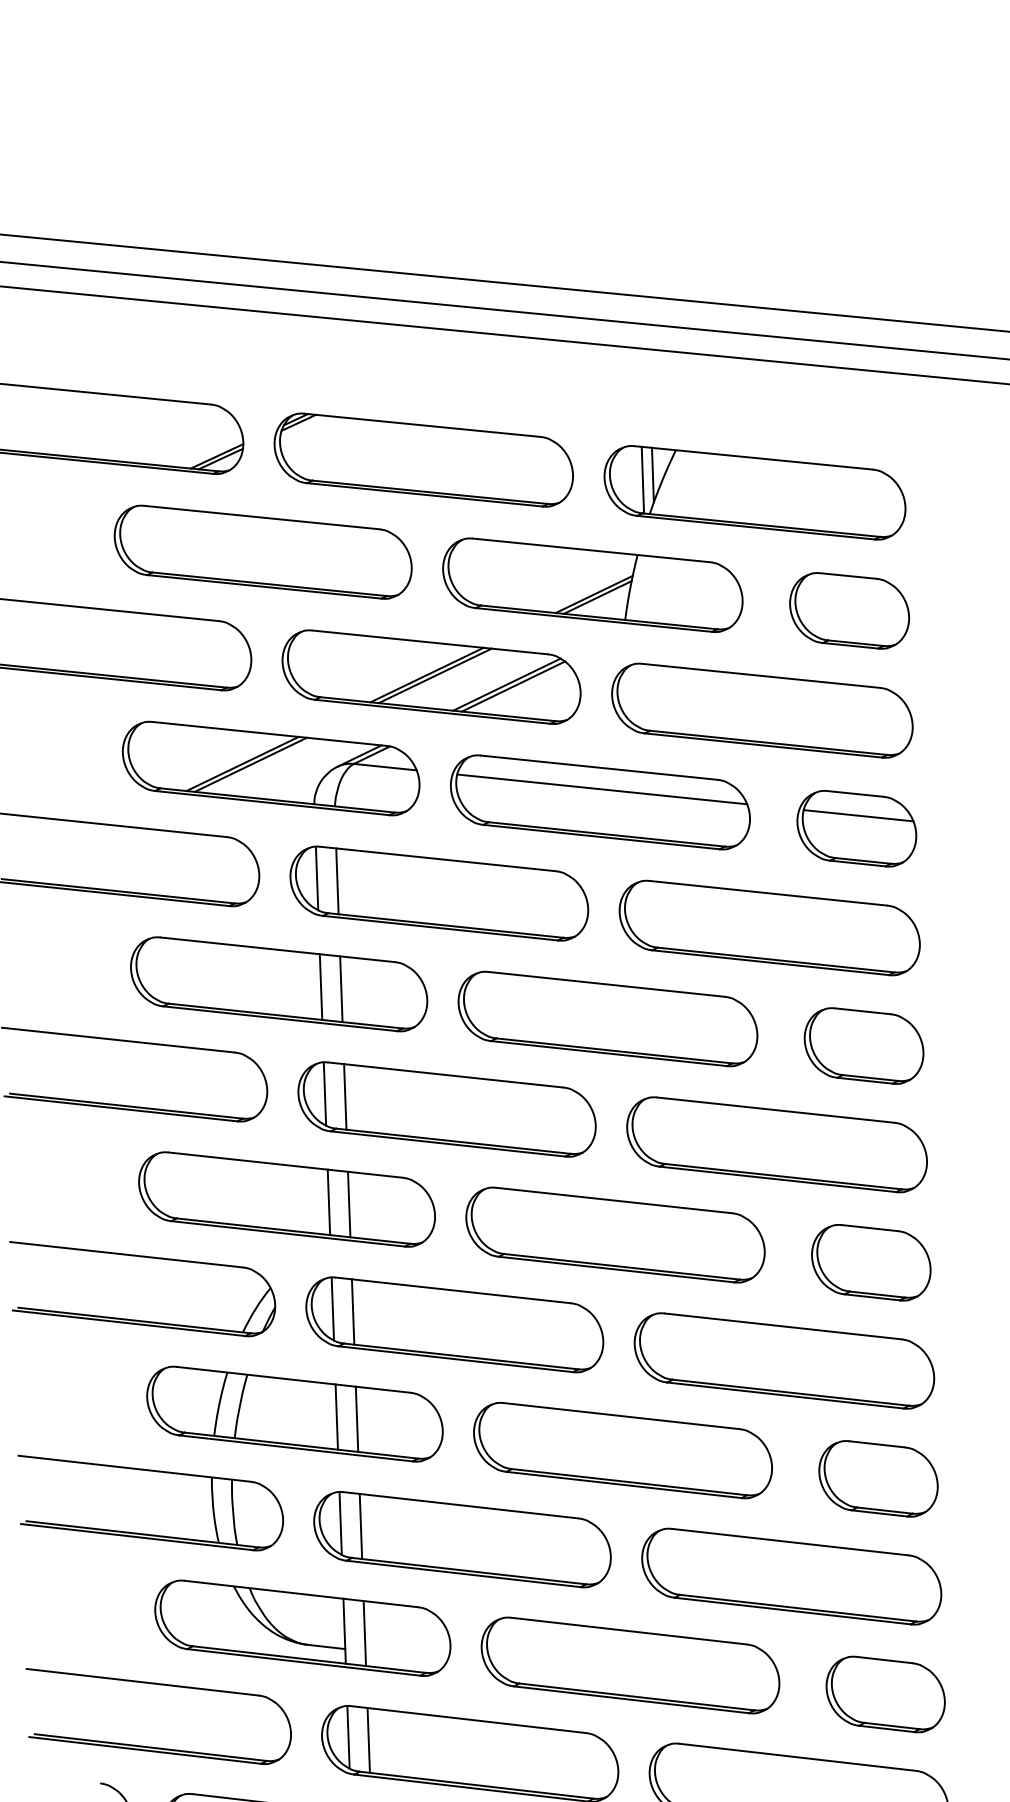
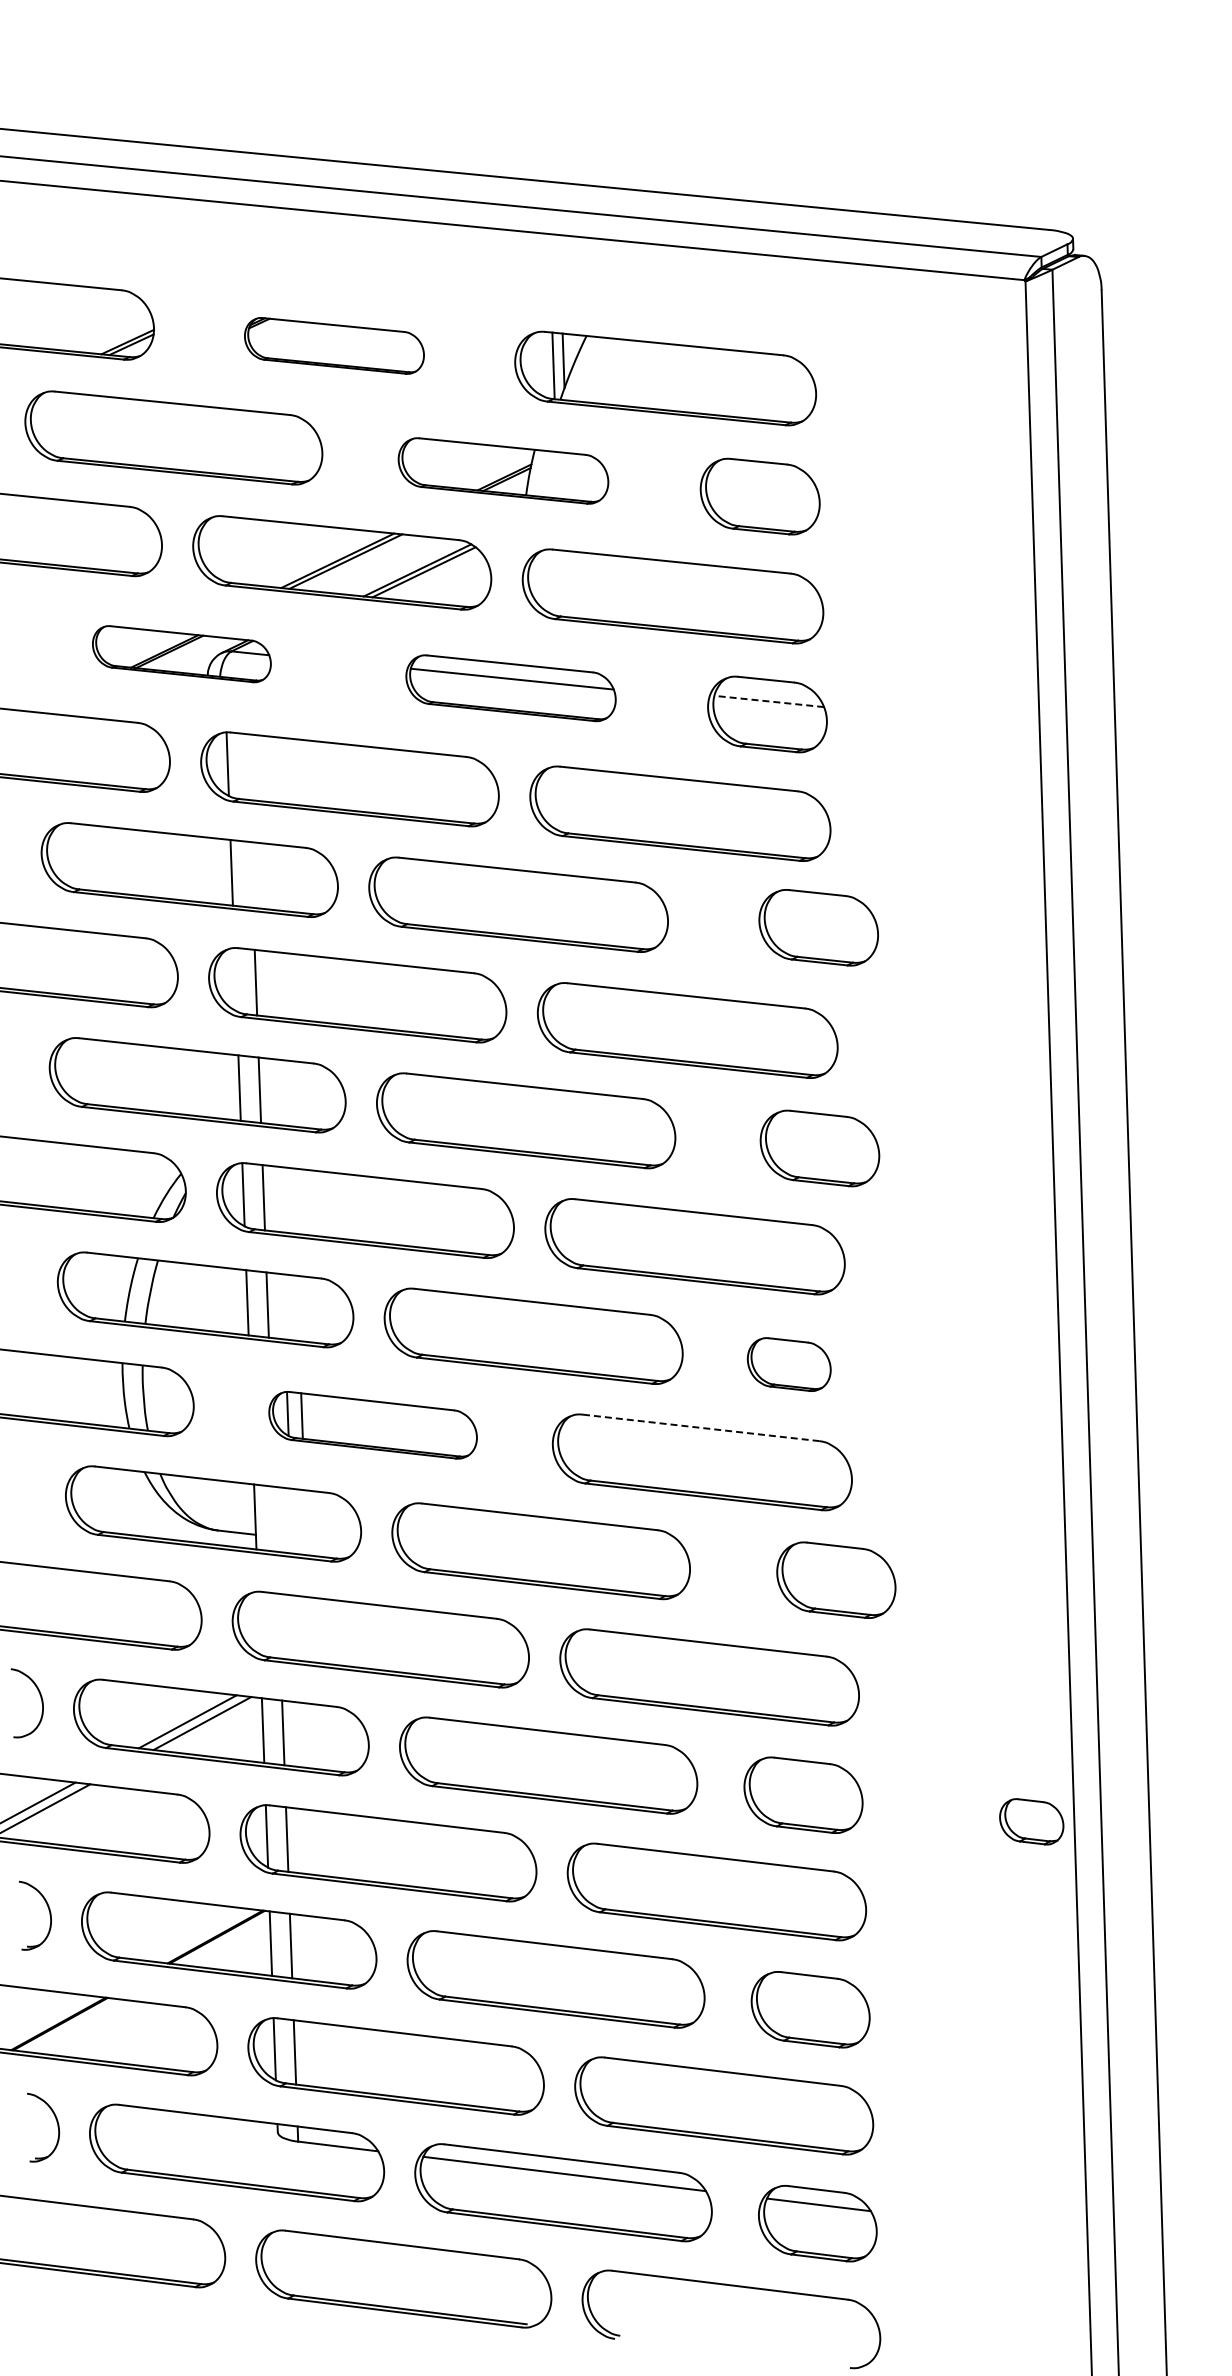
part: (423, 459) -> (334, 345), size x0.6
part: (592, 584) -> (503, 470), size x0.7
part: (270, 767) -> (181, 653), size x0.6
part: (599, 802) -> (510, 688), size x0.7
line: (857, 815) -> (768, 701), solid -> dashed
line: (336, 881) -> (247, 767), removed
line: (340, 988) -> (251, 874), removed
part: (863, 1045) -> (818, 927), moved
line: (324, 1093) -> (235, 979), removed
part: (870, 1262) -> (819, 1148), moved
part: (878, 1478) -> (789, 1364), size x0.7
part: (461, 1538) -> (372, 1424), size x0.7
line: (790, 1541) -> (701, 1427), solid -> dashed
line: (364, 1632) -> (275, 1518), removed
part: (885, 1693) -> (836, 1579), moved
line: (348, 1736) -> (259, 1622), removed
line: (368, 1739) -> (279, 1625), removed

